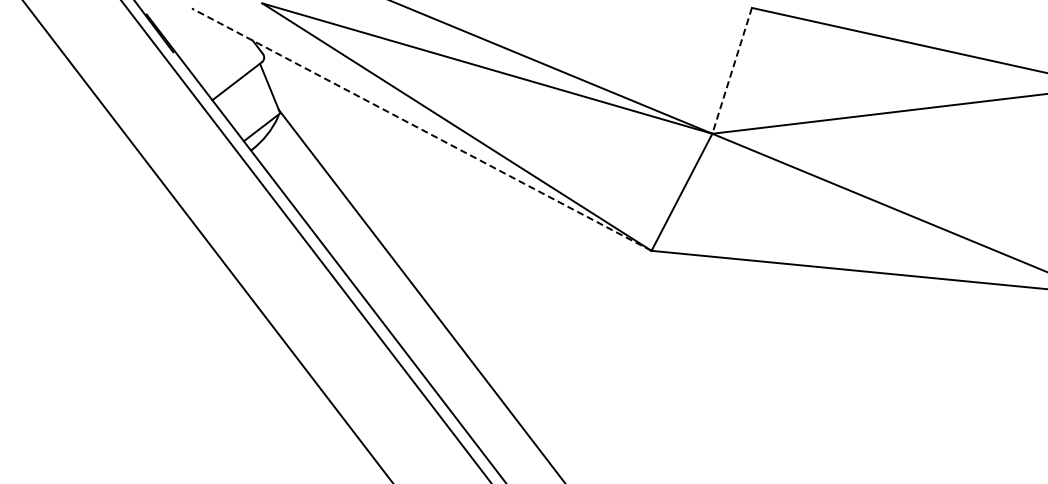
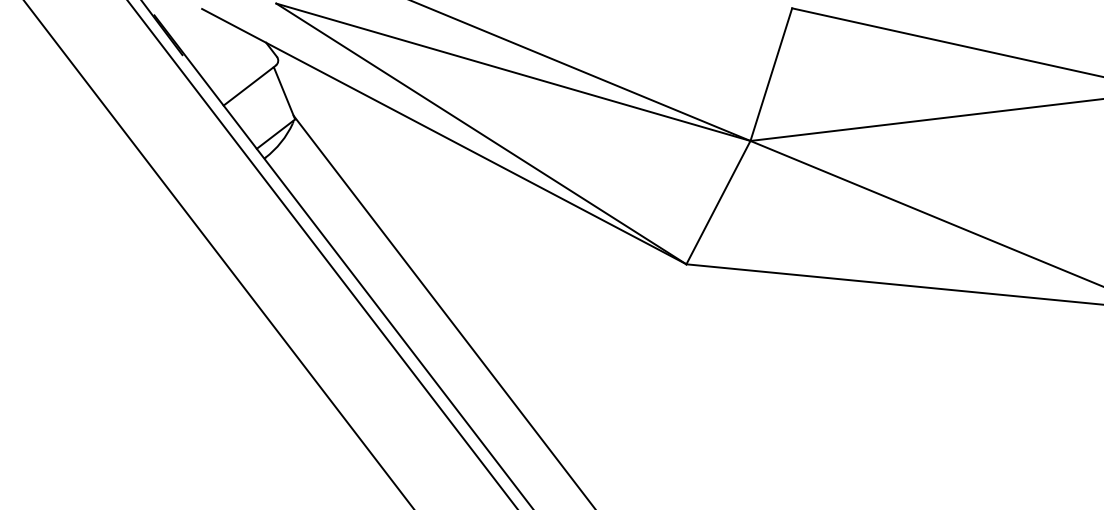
line: (732, 70) -> (771, 74), dashed -> solid
line: (421, 129) -> (443, 136), dashed -> solid

